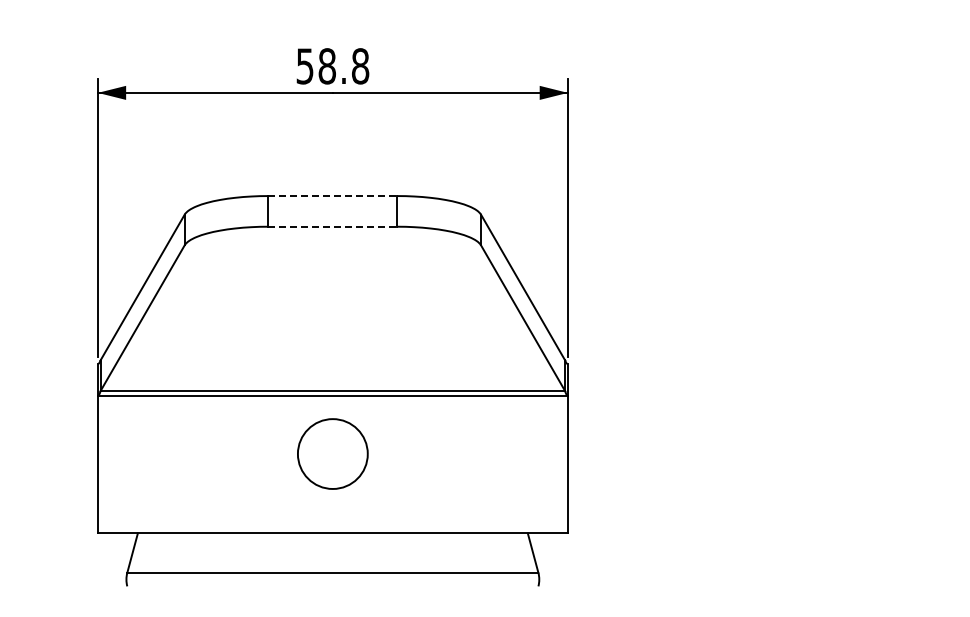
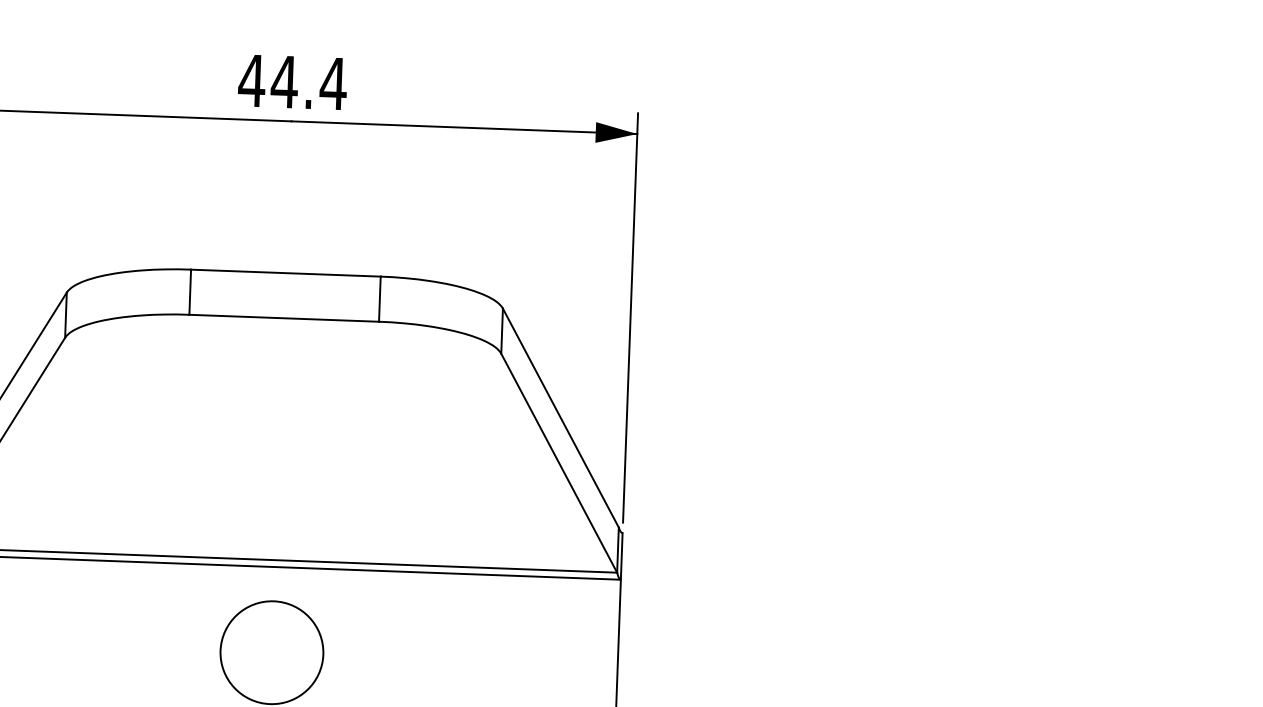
text: (332, 66) -> (292, 82), 58.8 -> 44.4
line: (333, 196) -> (286, 273), dashed -> solid
line: (333, 226) -> (285, 317), dashed -> solid

